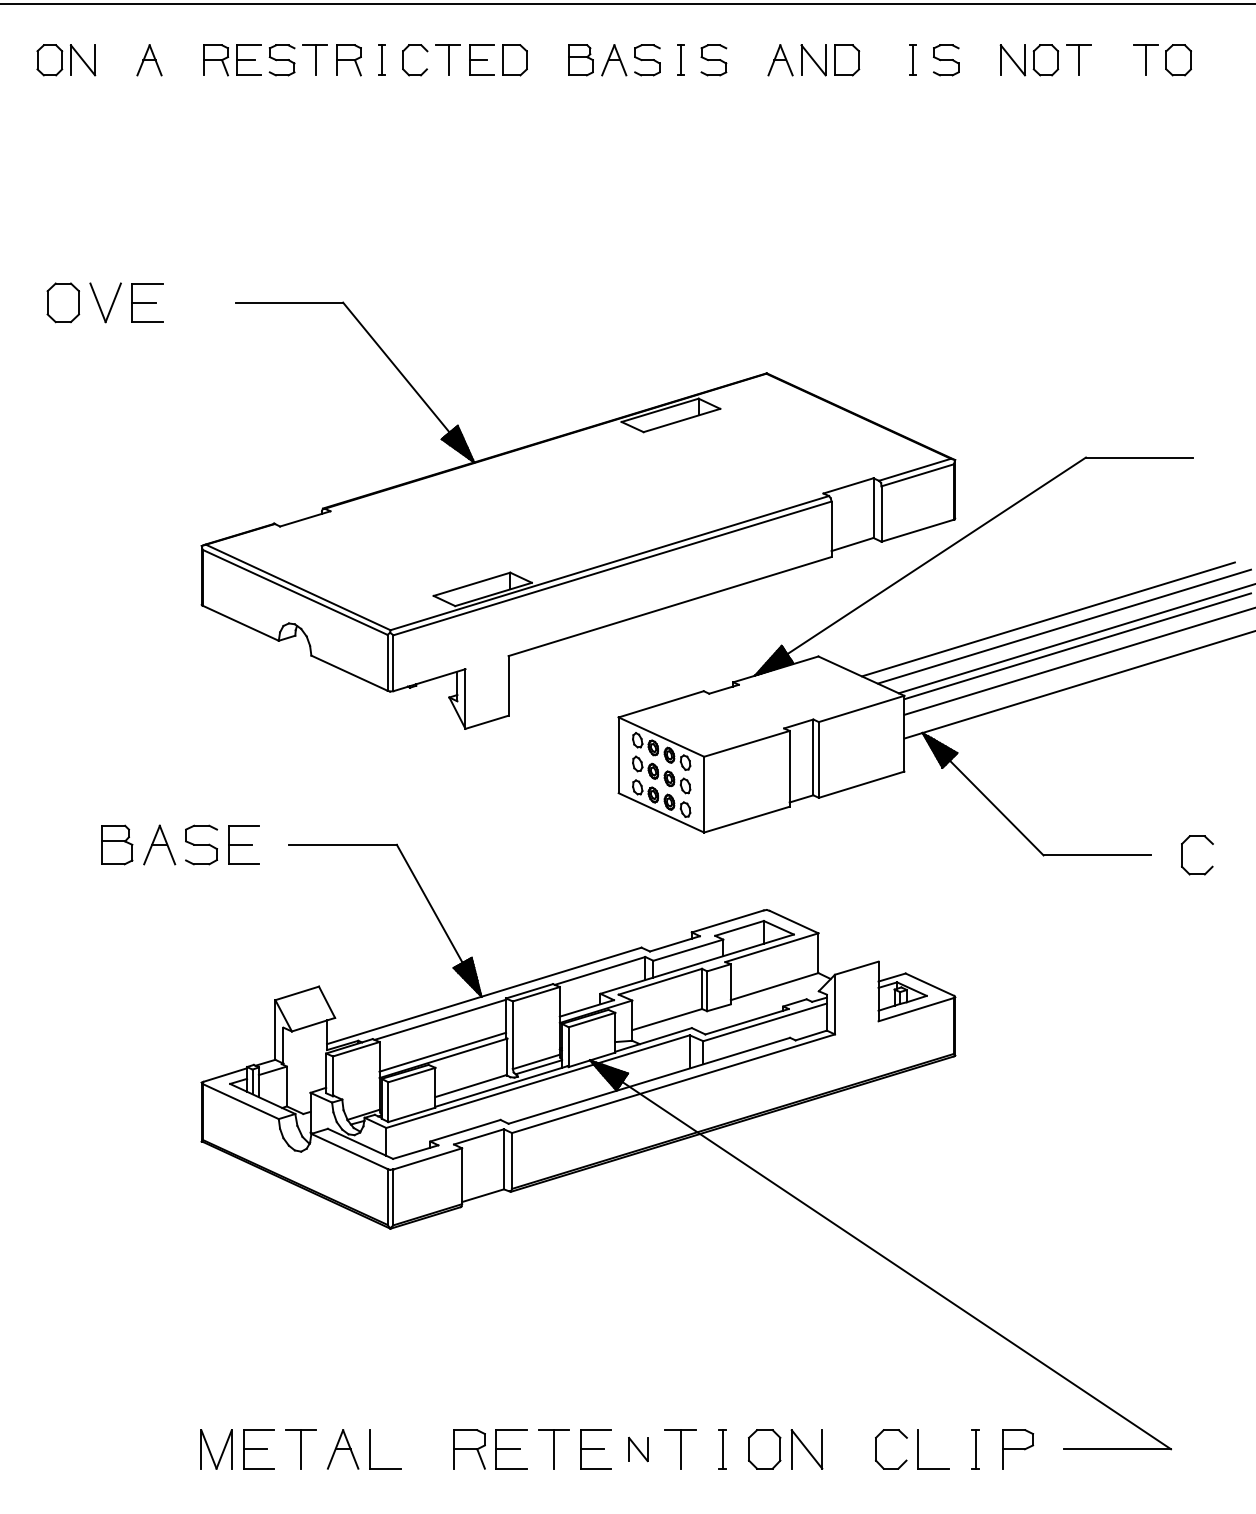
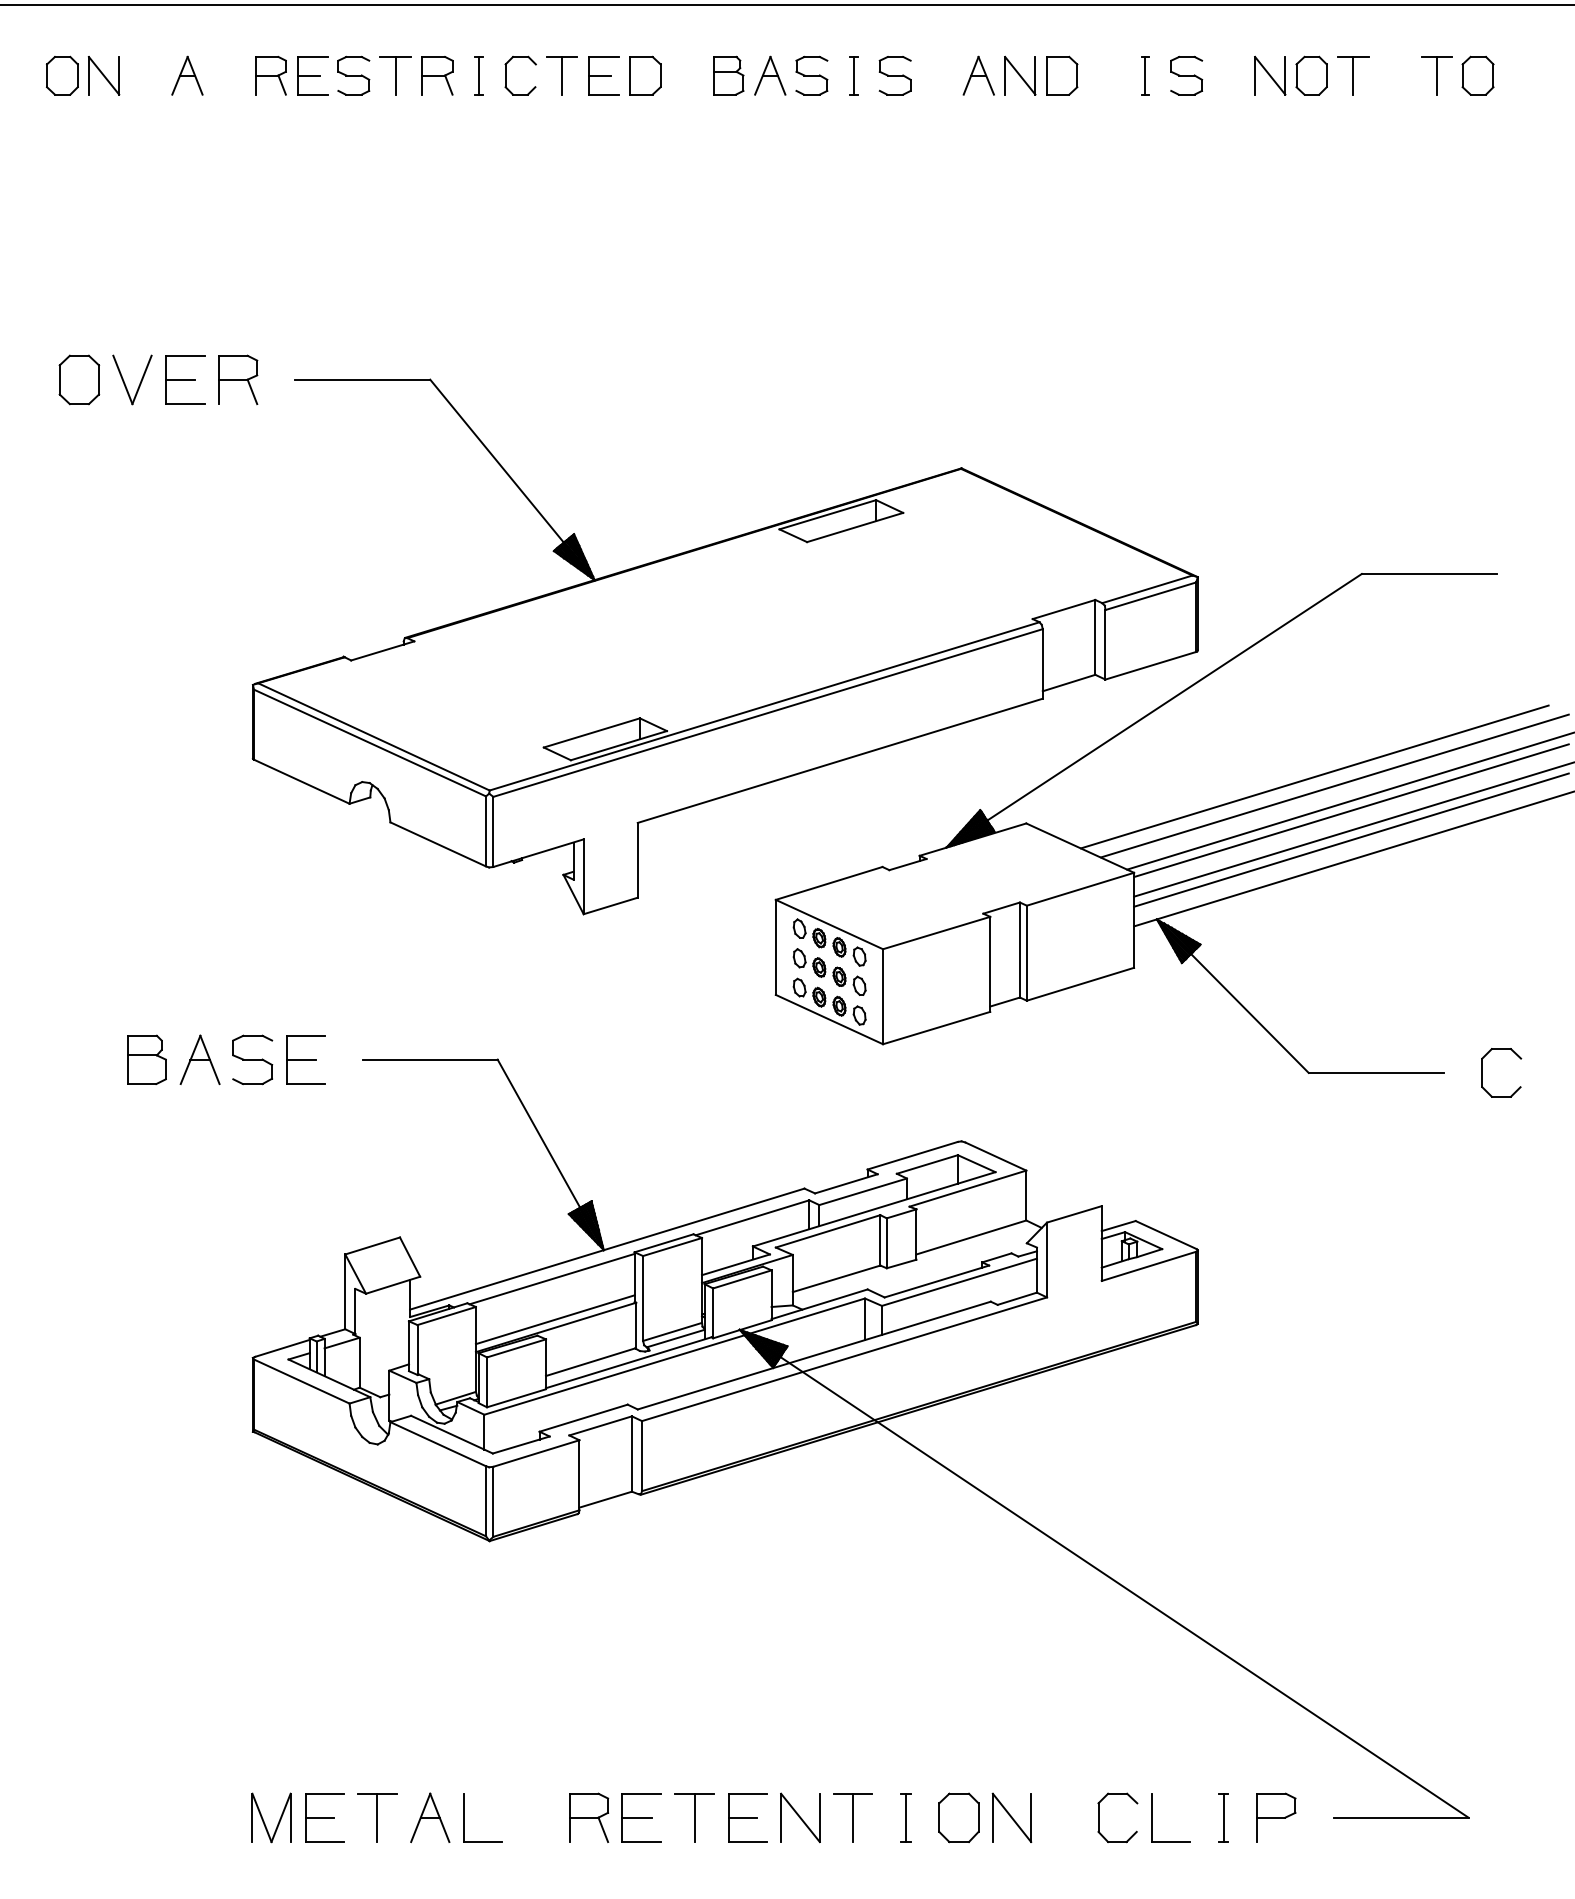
part: (190, 302) -> (238, 379), added
line: (1077, 669) -> (1351, 839), added
part: (638, 1449) -> (800, 1817), size x1.67

